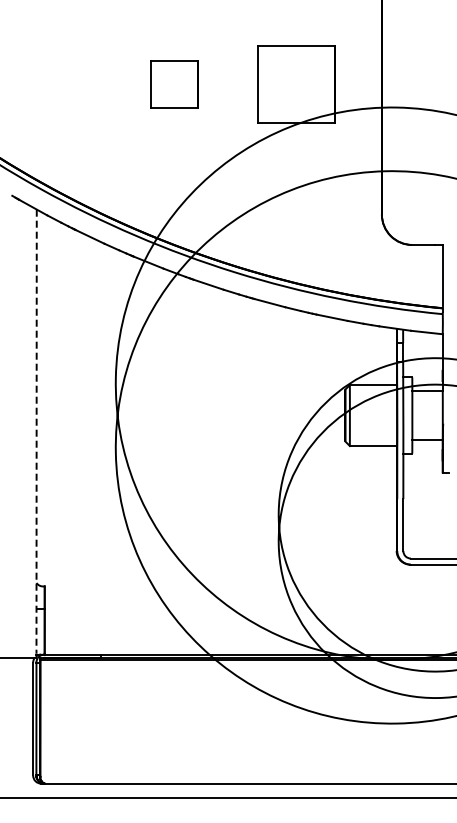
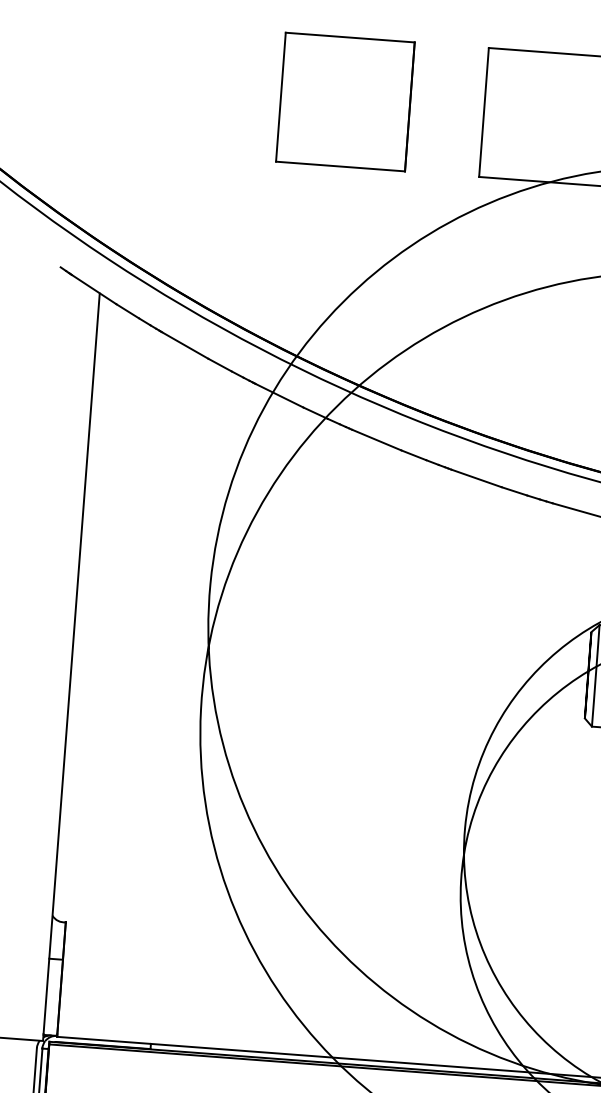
part: (174, 84) -> (344, 102), size x1.67
line: (36, 431) -> (71, 663), dashed -> solid

